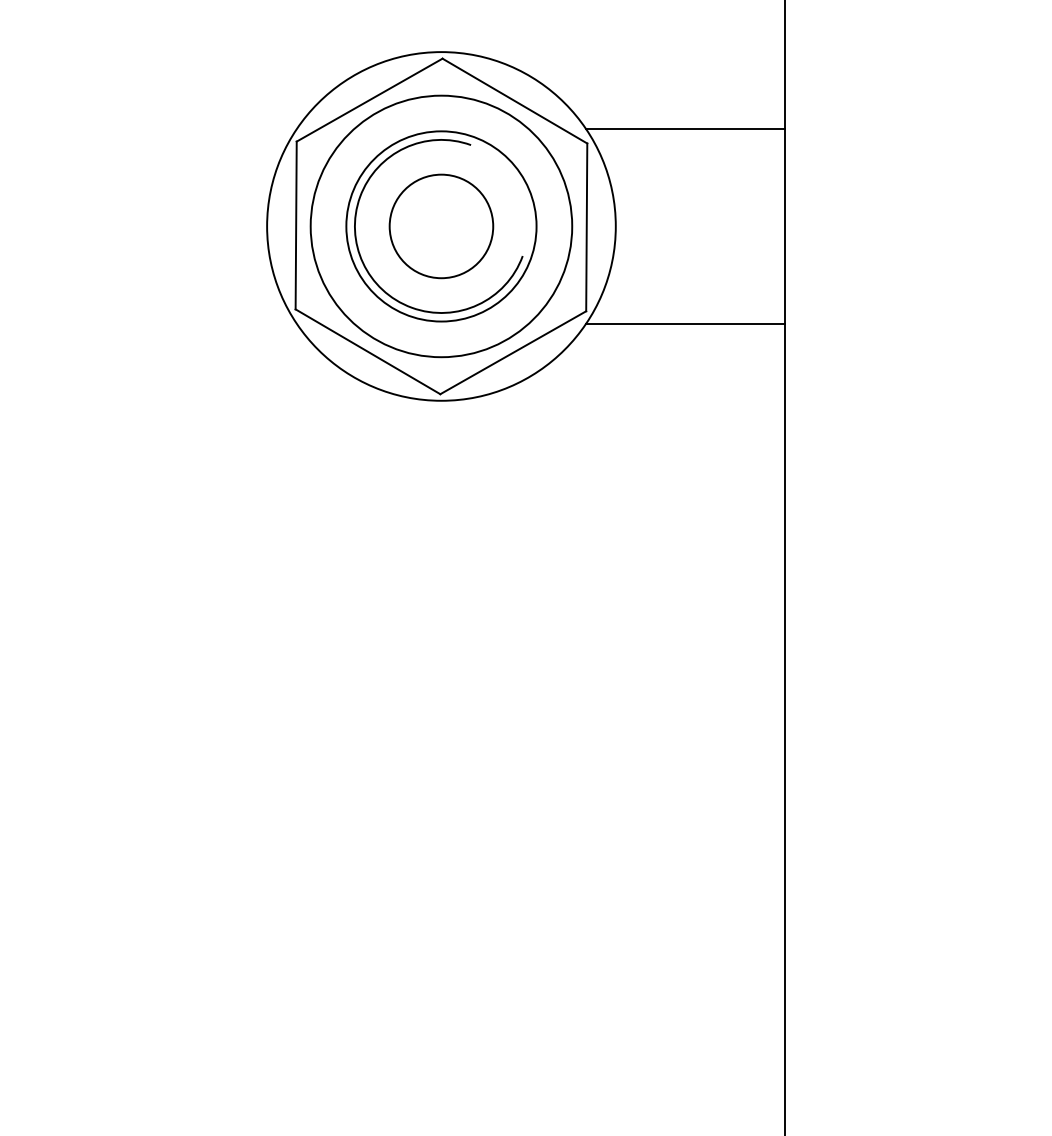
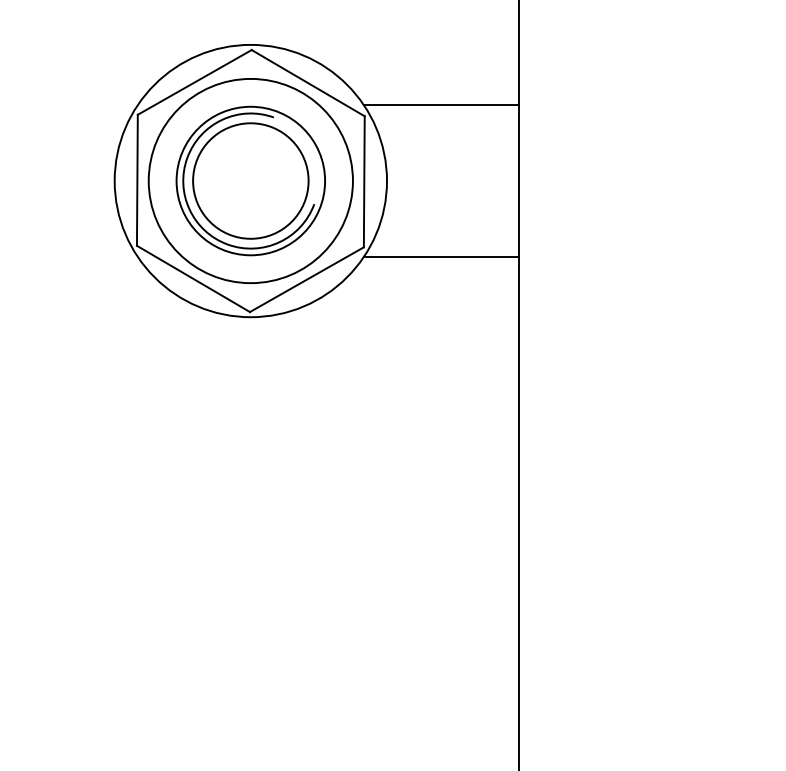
circle: (441, 226) -> (250, 181), size x1.43

